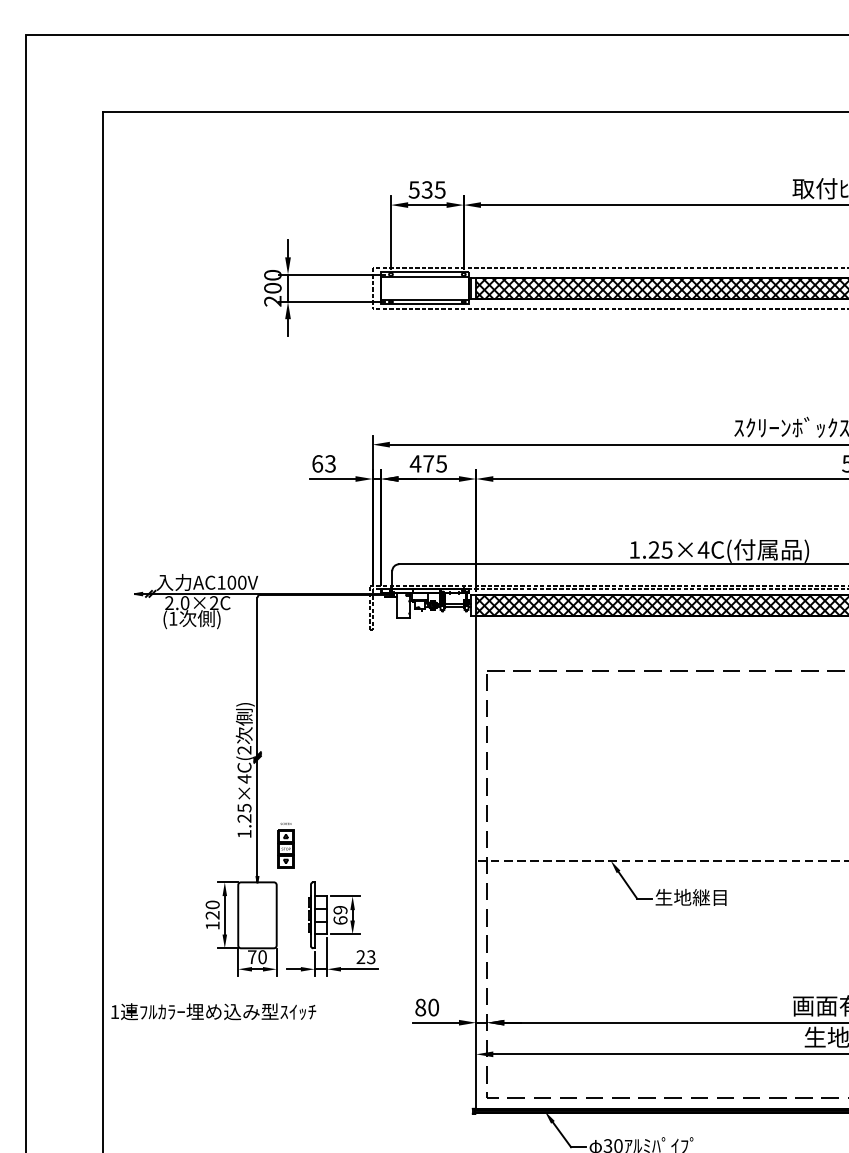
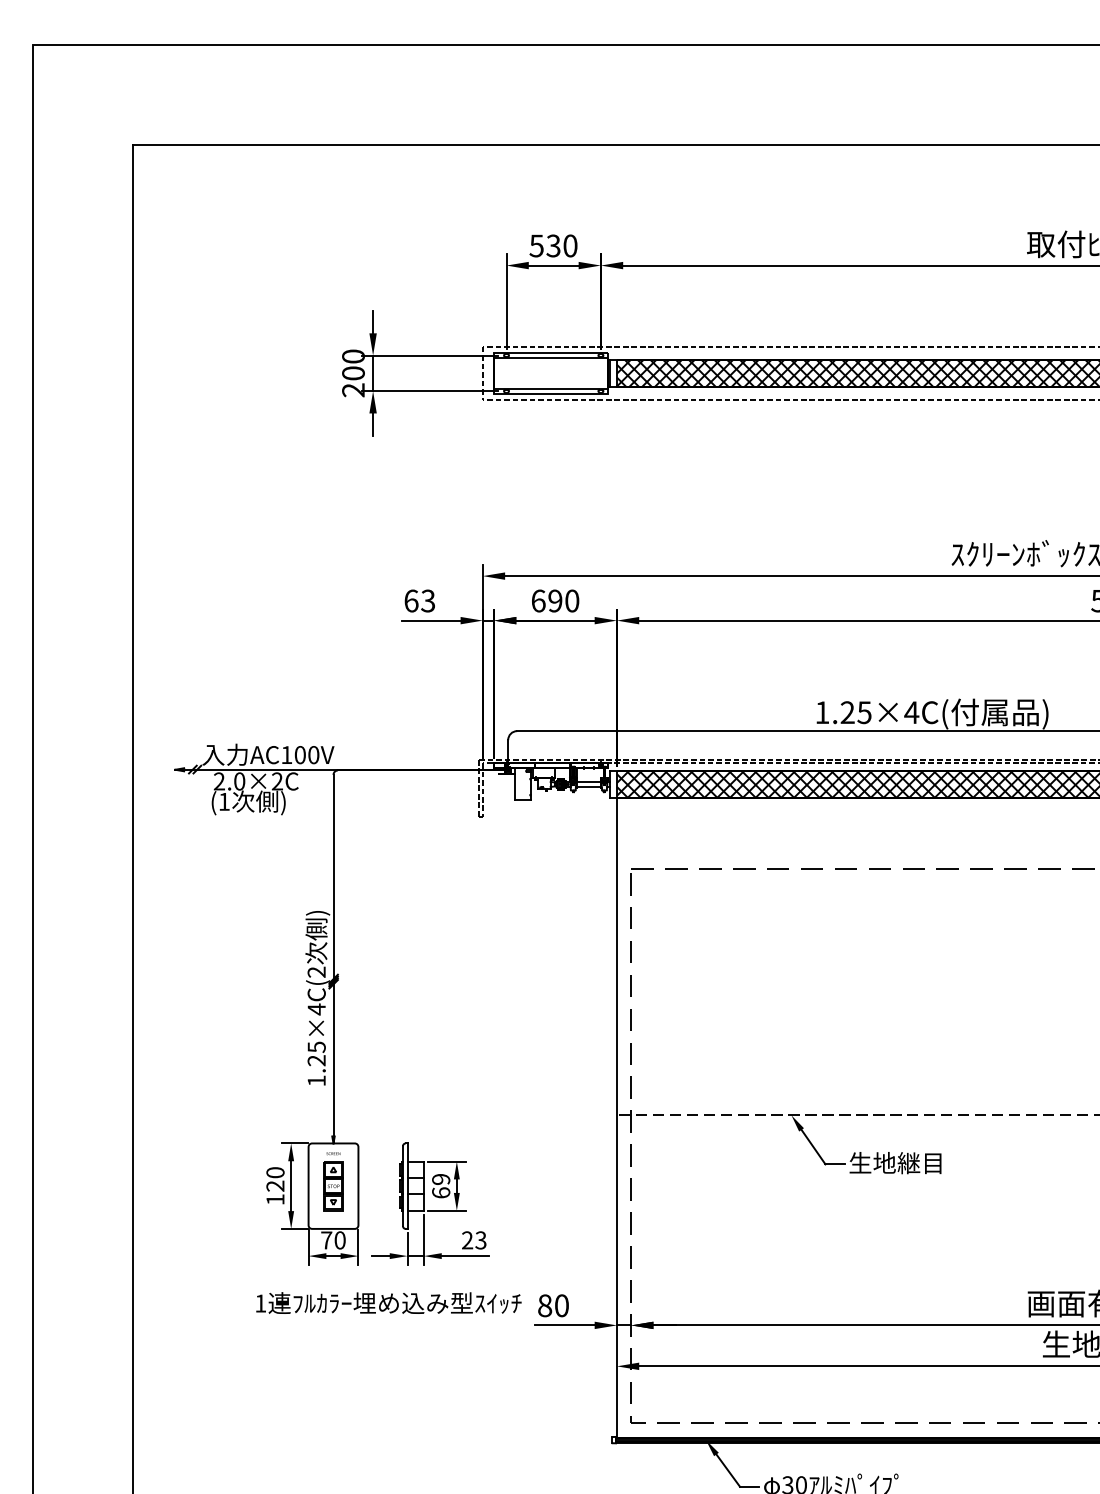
text: (440, 189) -> (570, 245), 535 -> 530
text: (427, 463) -> (554, 600), 475 -> 690
part: (286, 845) -> (333, 1181), moved
text: (213, 1011) -> (388, 1302), moved

